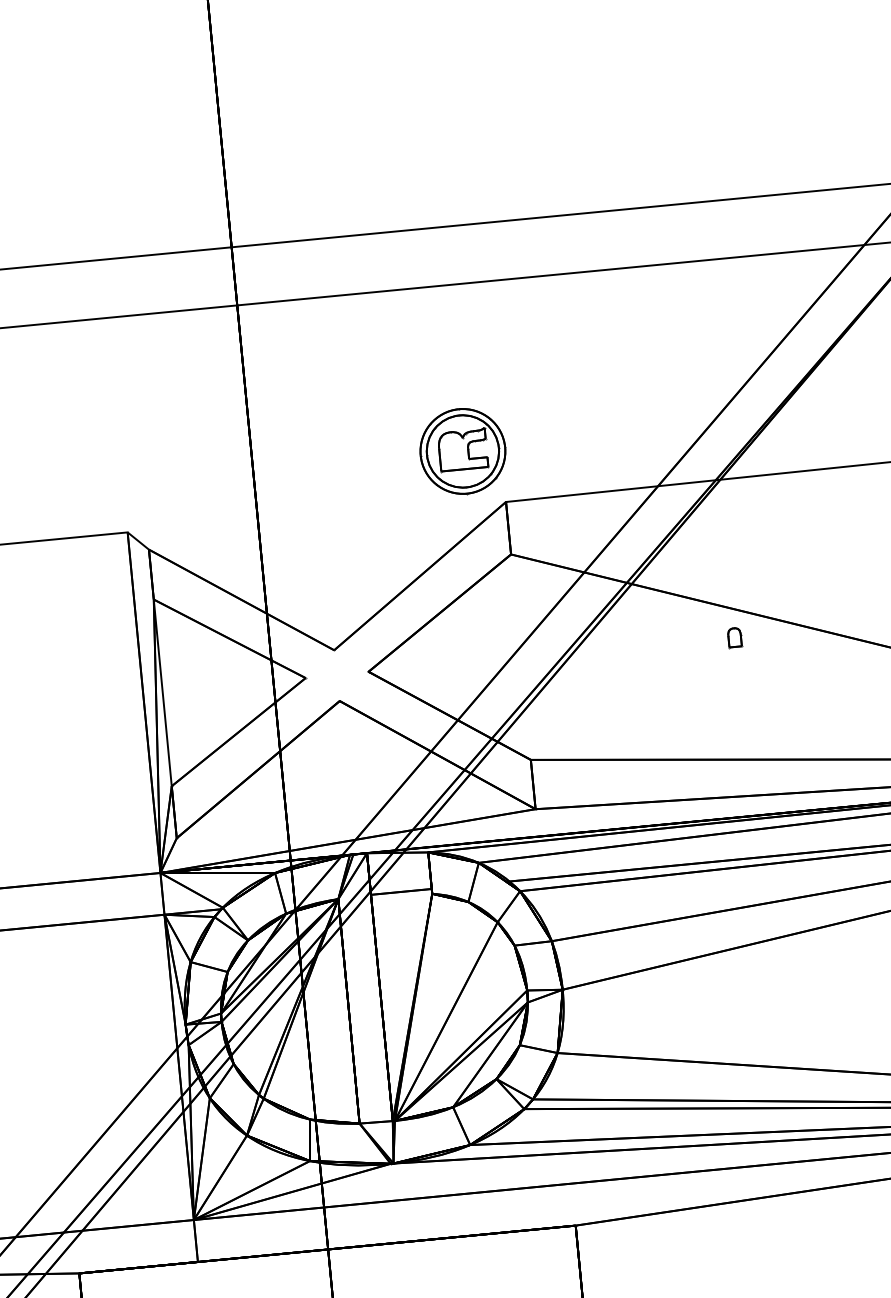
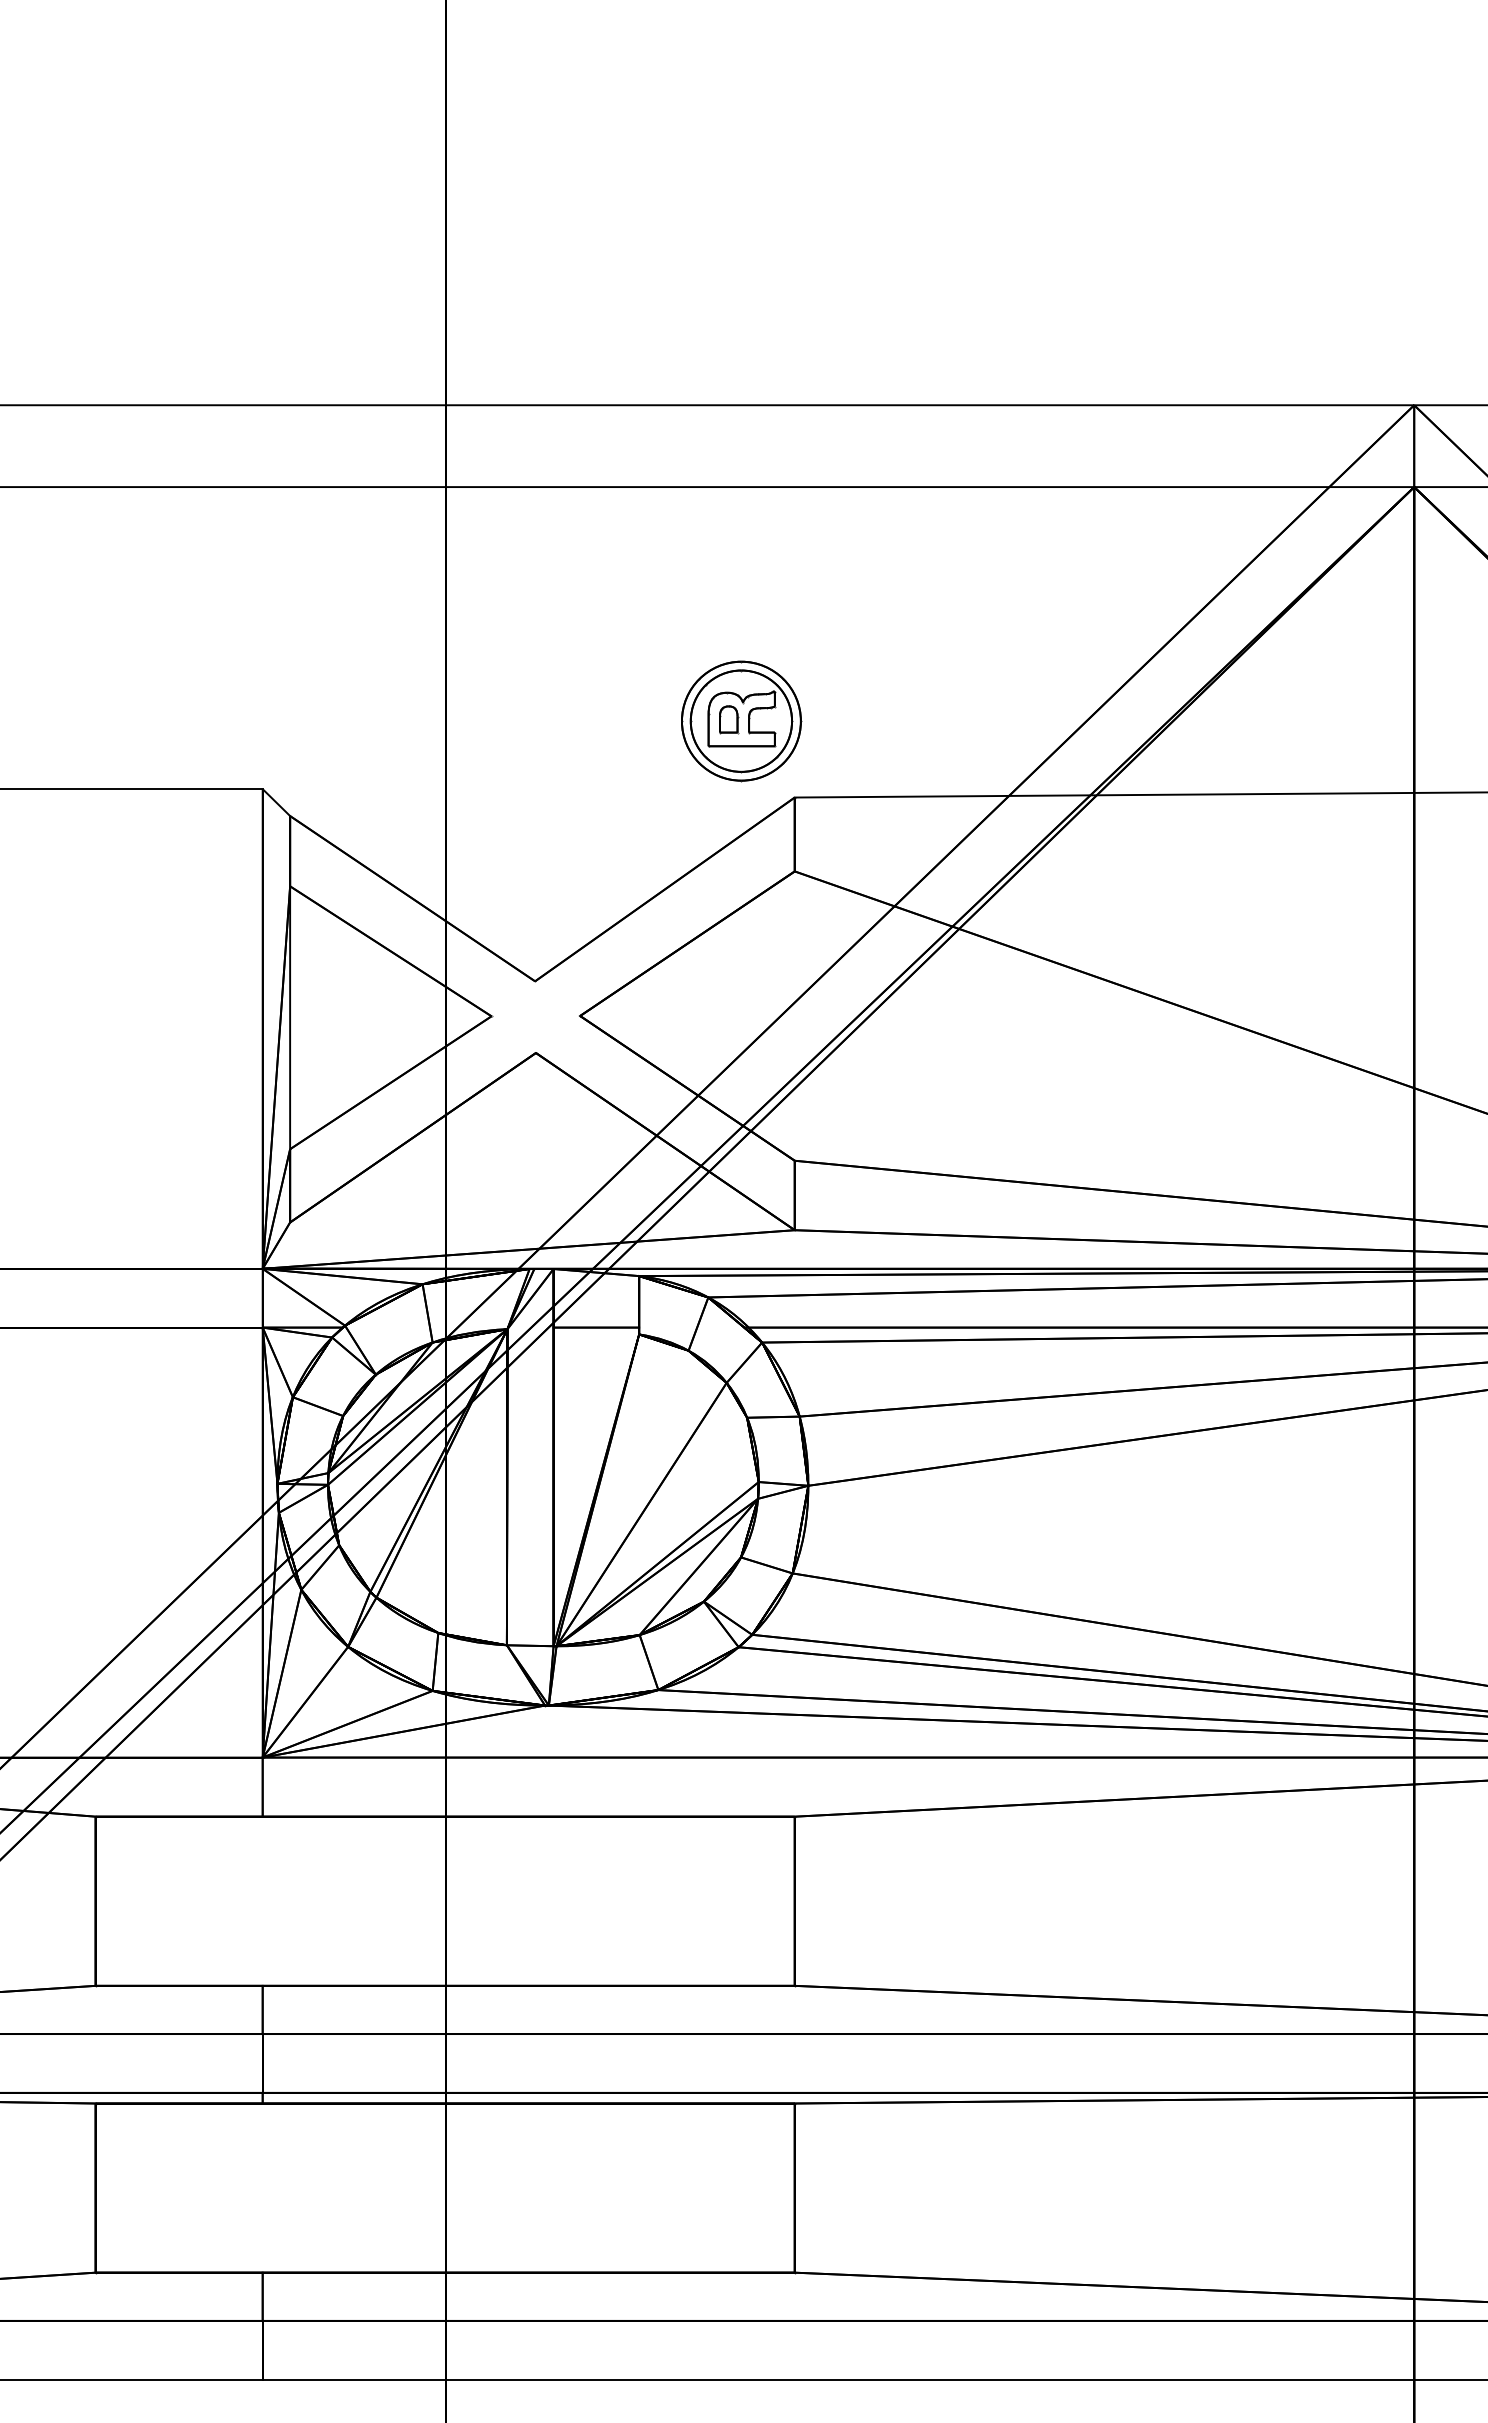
part: (735, 637) -> (729, 719), moved

